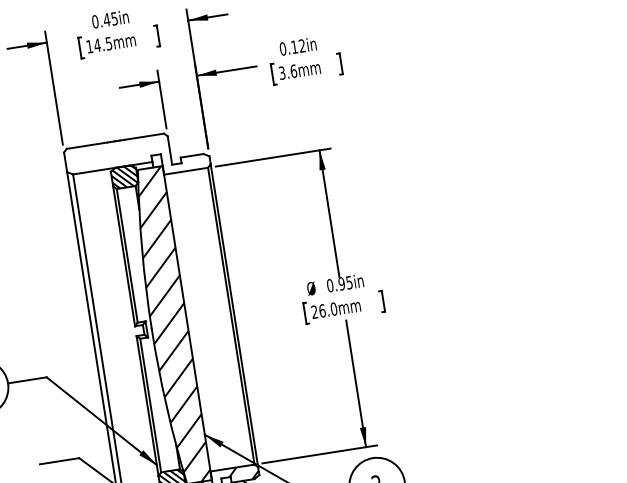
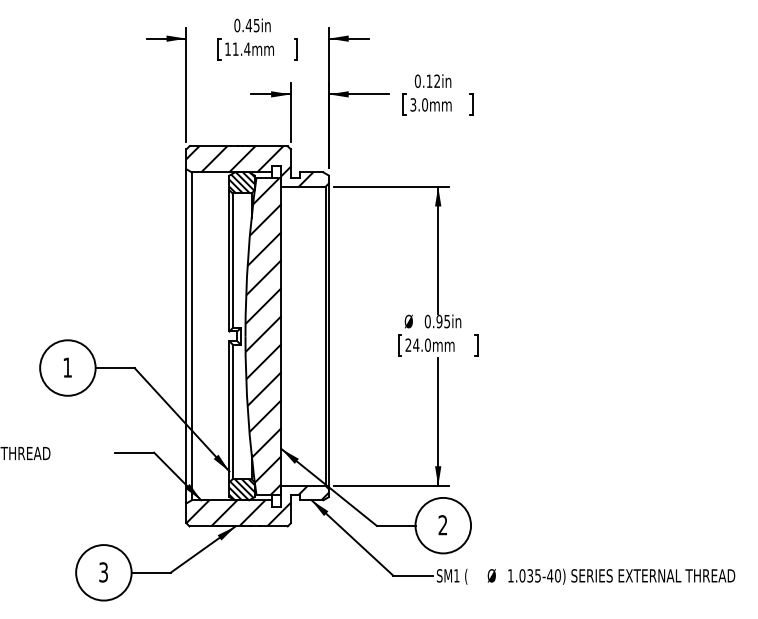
text: (103, 43) -> (241, 48), 14.5mm -> 11.4mm
text: (294, 70) -> (425, 104), 3.6mm -> 3.0mm
hatch: (129, 159) -> (249, 166), added
text: (322, 310) -> (416, 344), 26.0mm -> 24.0mm

